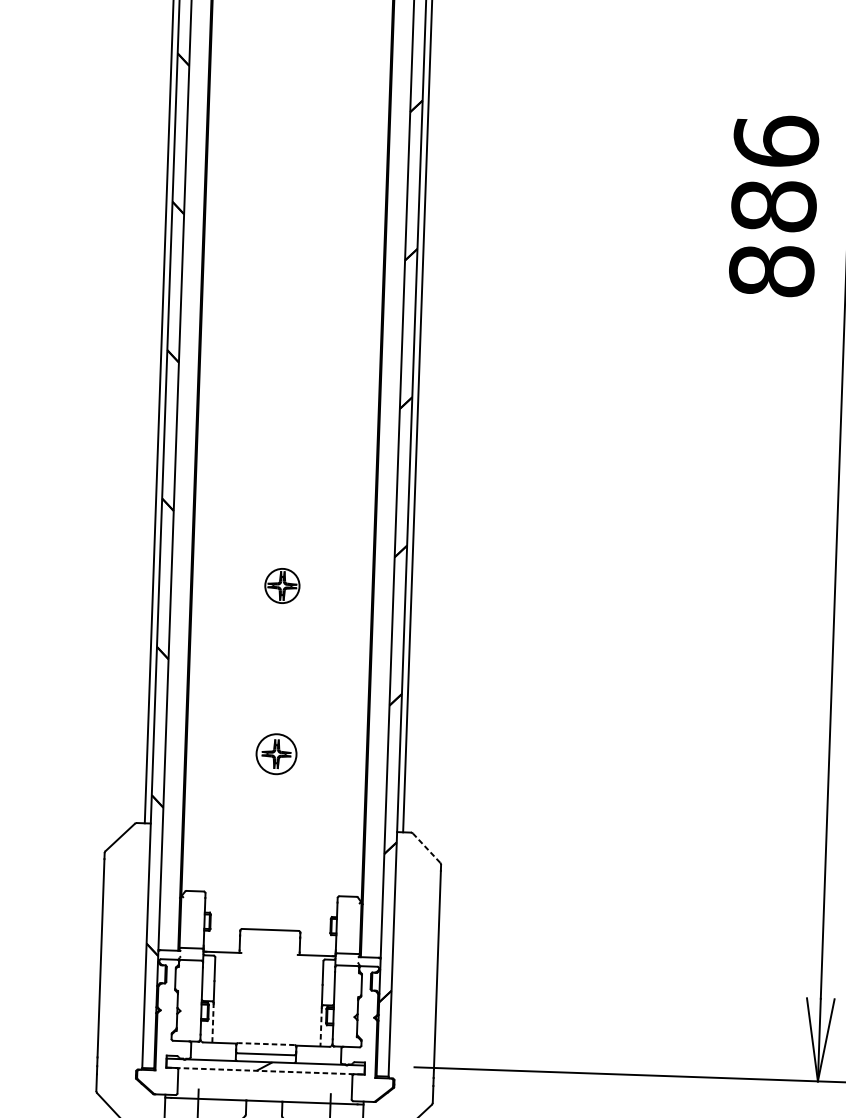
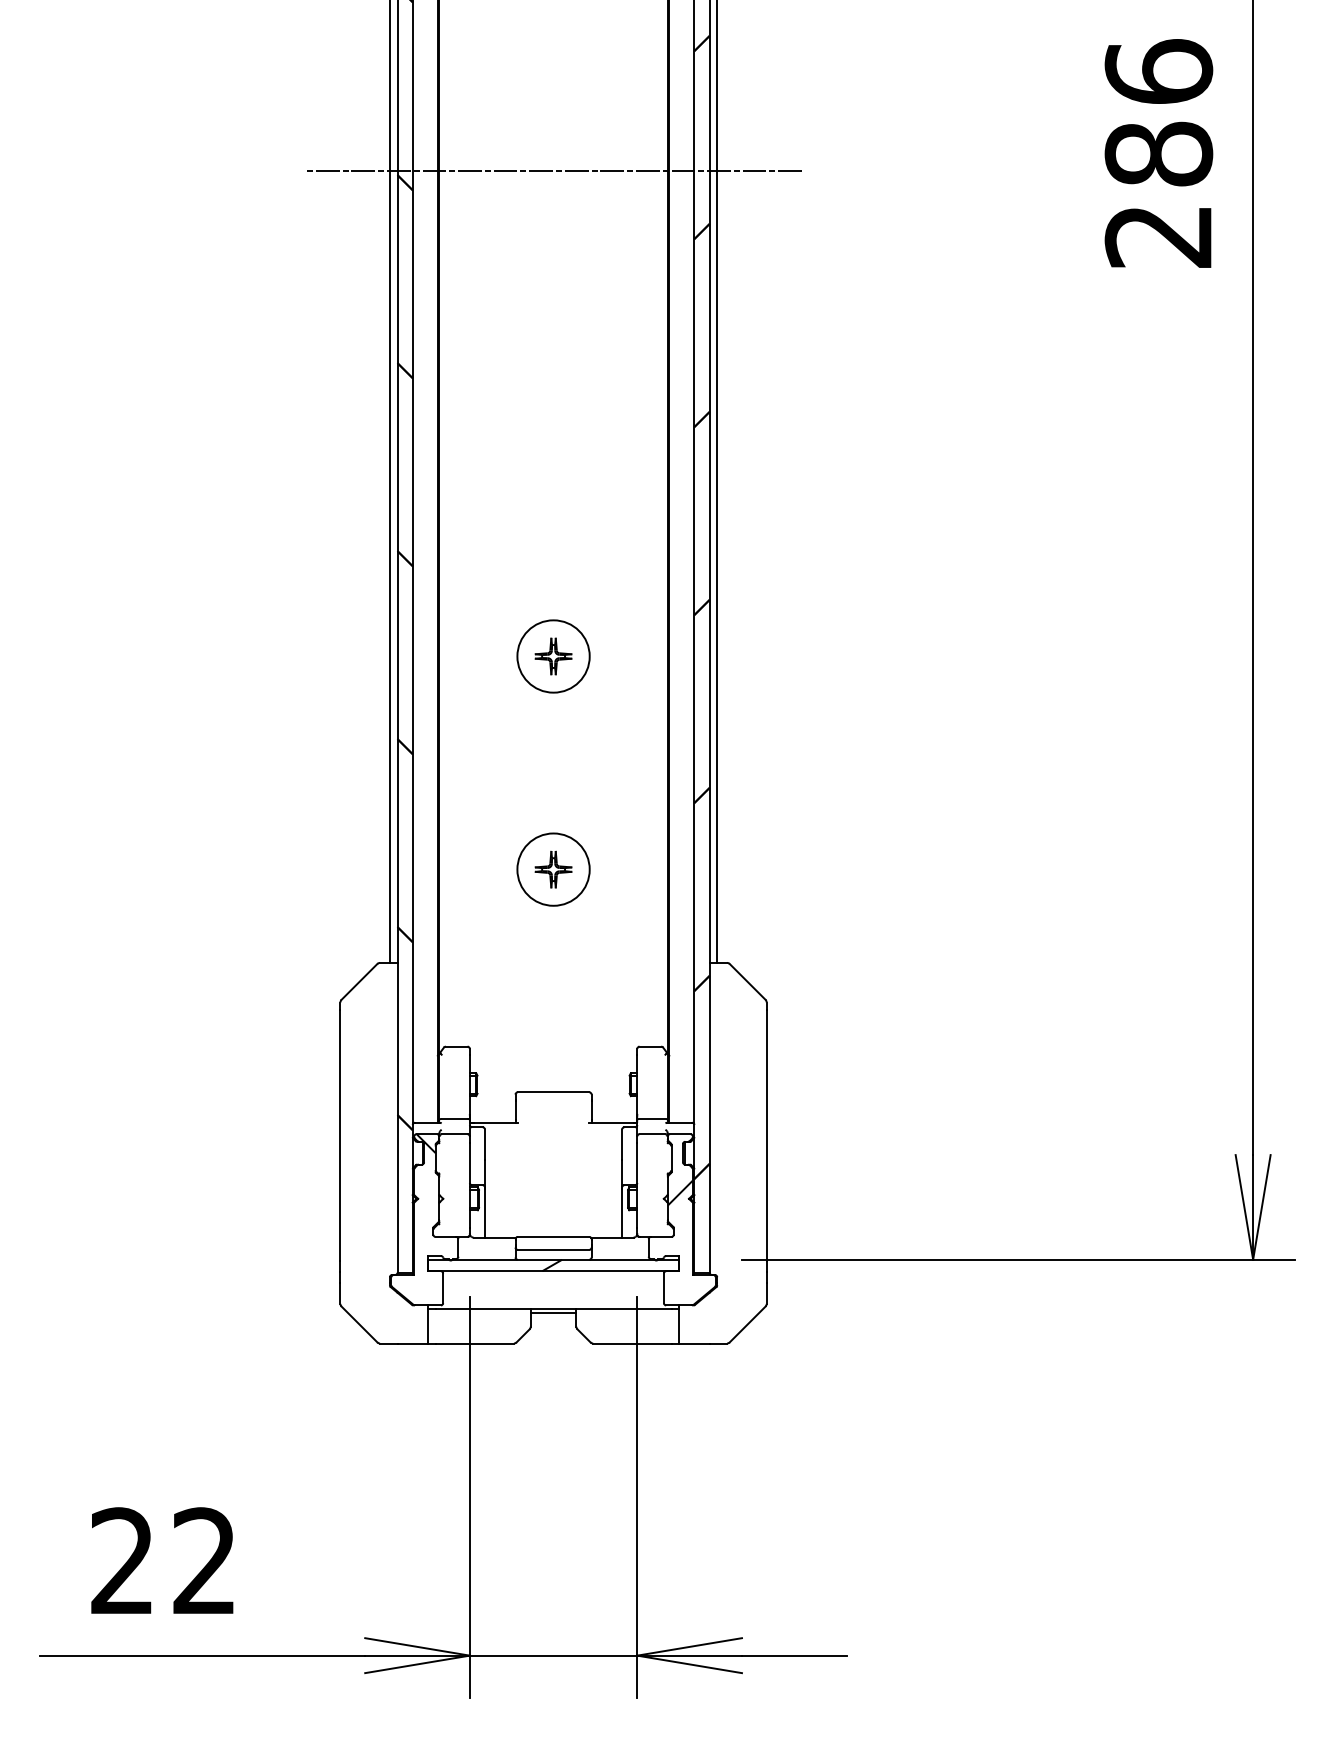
line: (295, 203) -> (553, 171), added
text: (771, 271) -> (1158, 236), 886 -> 286
circle: (282, 585) -> (553, 656), size x1.67
circle: (276, 754) -> (553, 869), size x1.43
line: (426, 847) -> (747, 981), dashed -> solid
hatch: (167, 966) -> (425, 1143), added
hatch: (367, 1012) -> (679, 1192), added
line: (213, 1022) -> (485, 1212), dashed -> solid
line: (321, 1027) -> (622, 1213), dashed -> solid
line: (266, 1043) -> (553, 1236), dashed -> solid
line: (265, 1071) -> (553, 1271), dashed -> solid
line: (264, 1104) -> (553, 1313), added

